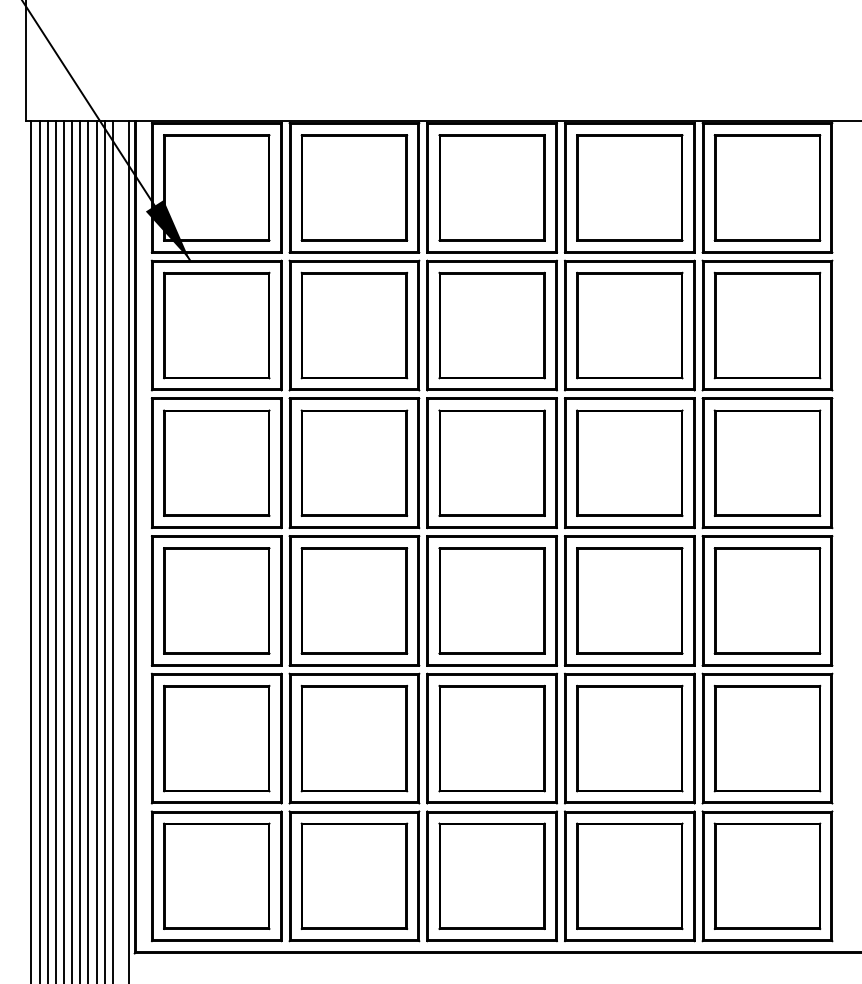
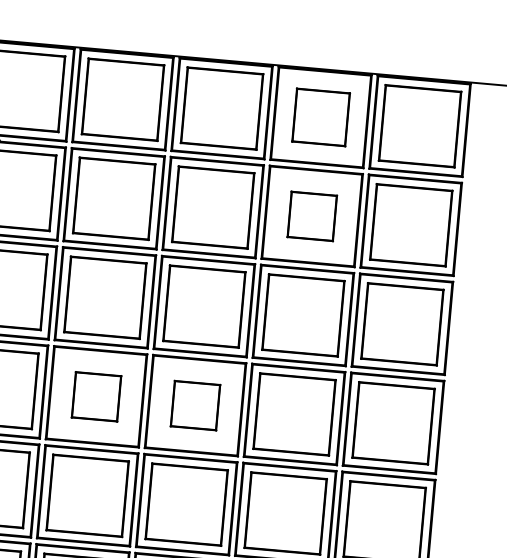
part: (629, 187) -> (320, 117), size x0.7
part: (629, 325) -> (312, 216), size x0.6
part: (354, 600) -> (96, 396), size x0.6
part: (491, 600) -> (195, 405), size x0.6

